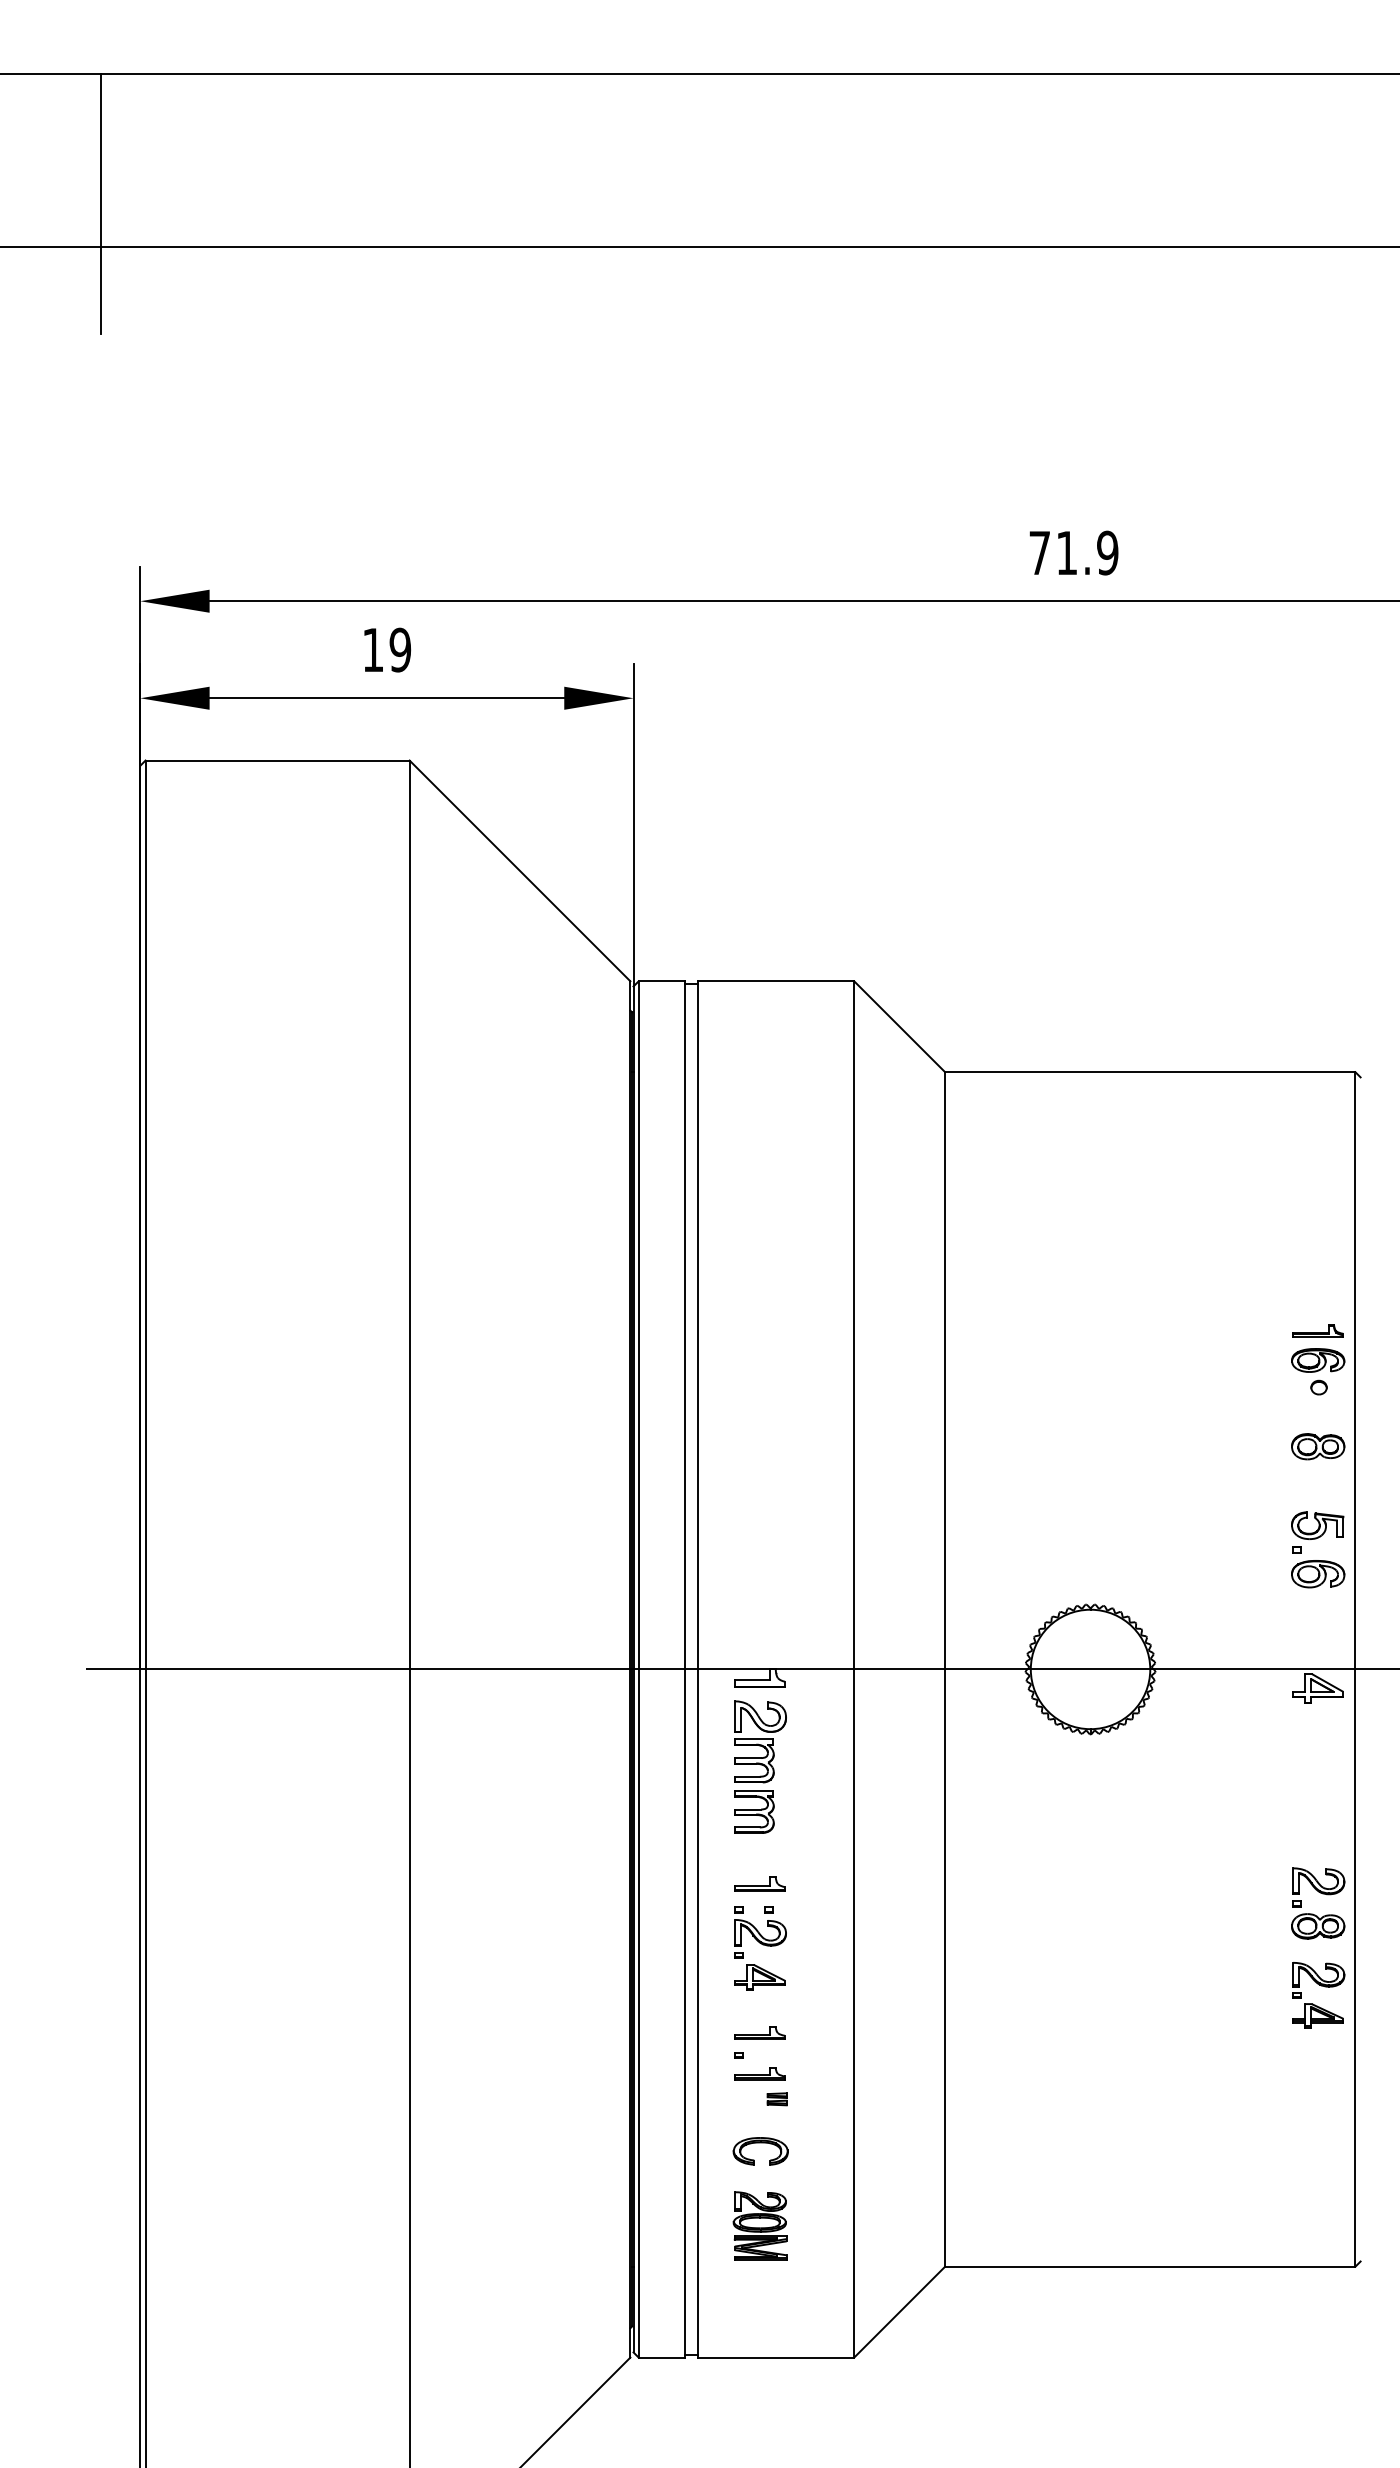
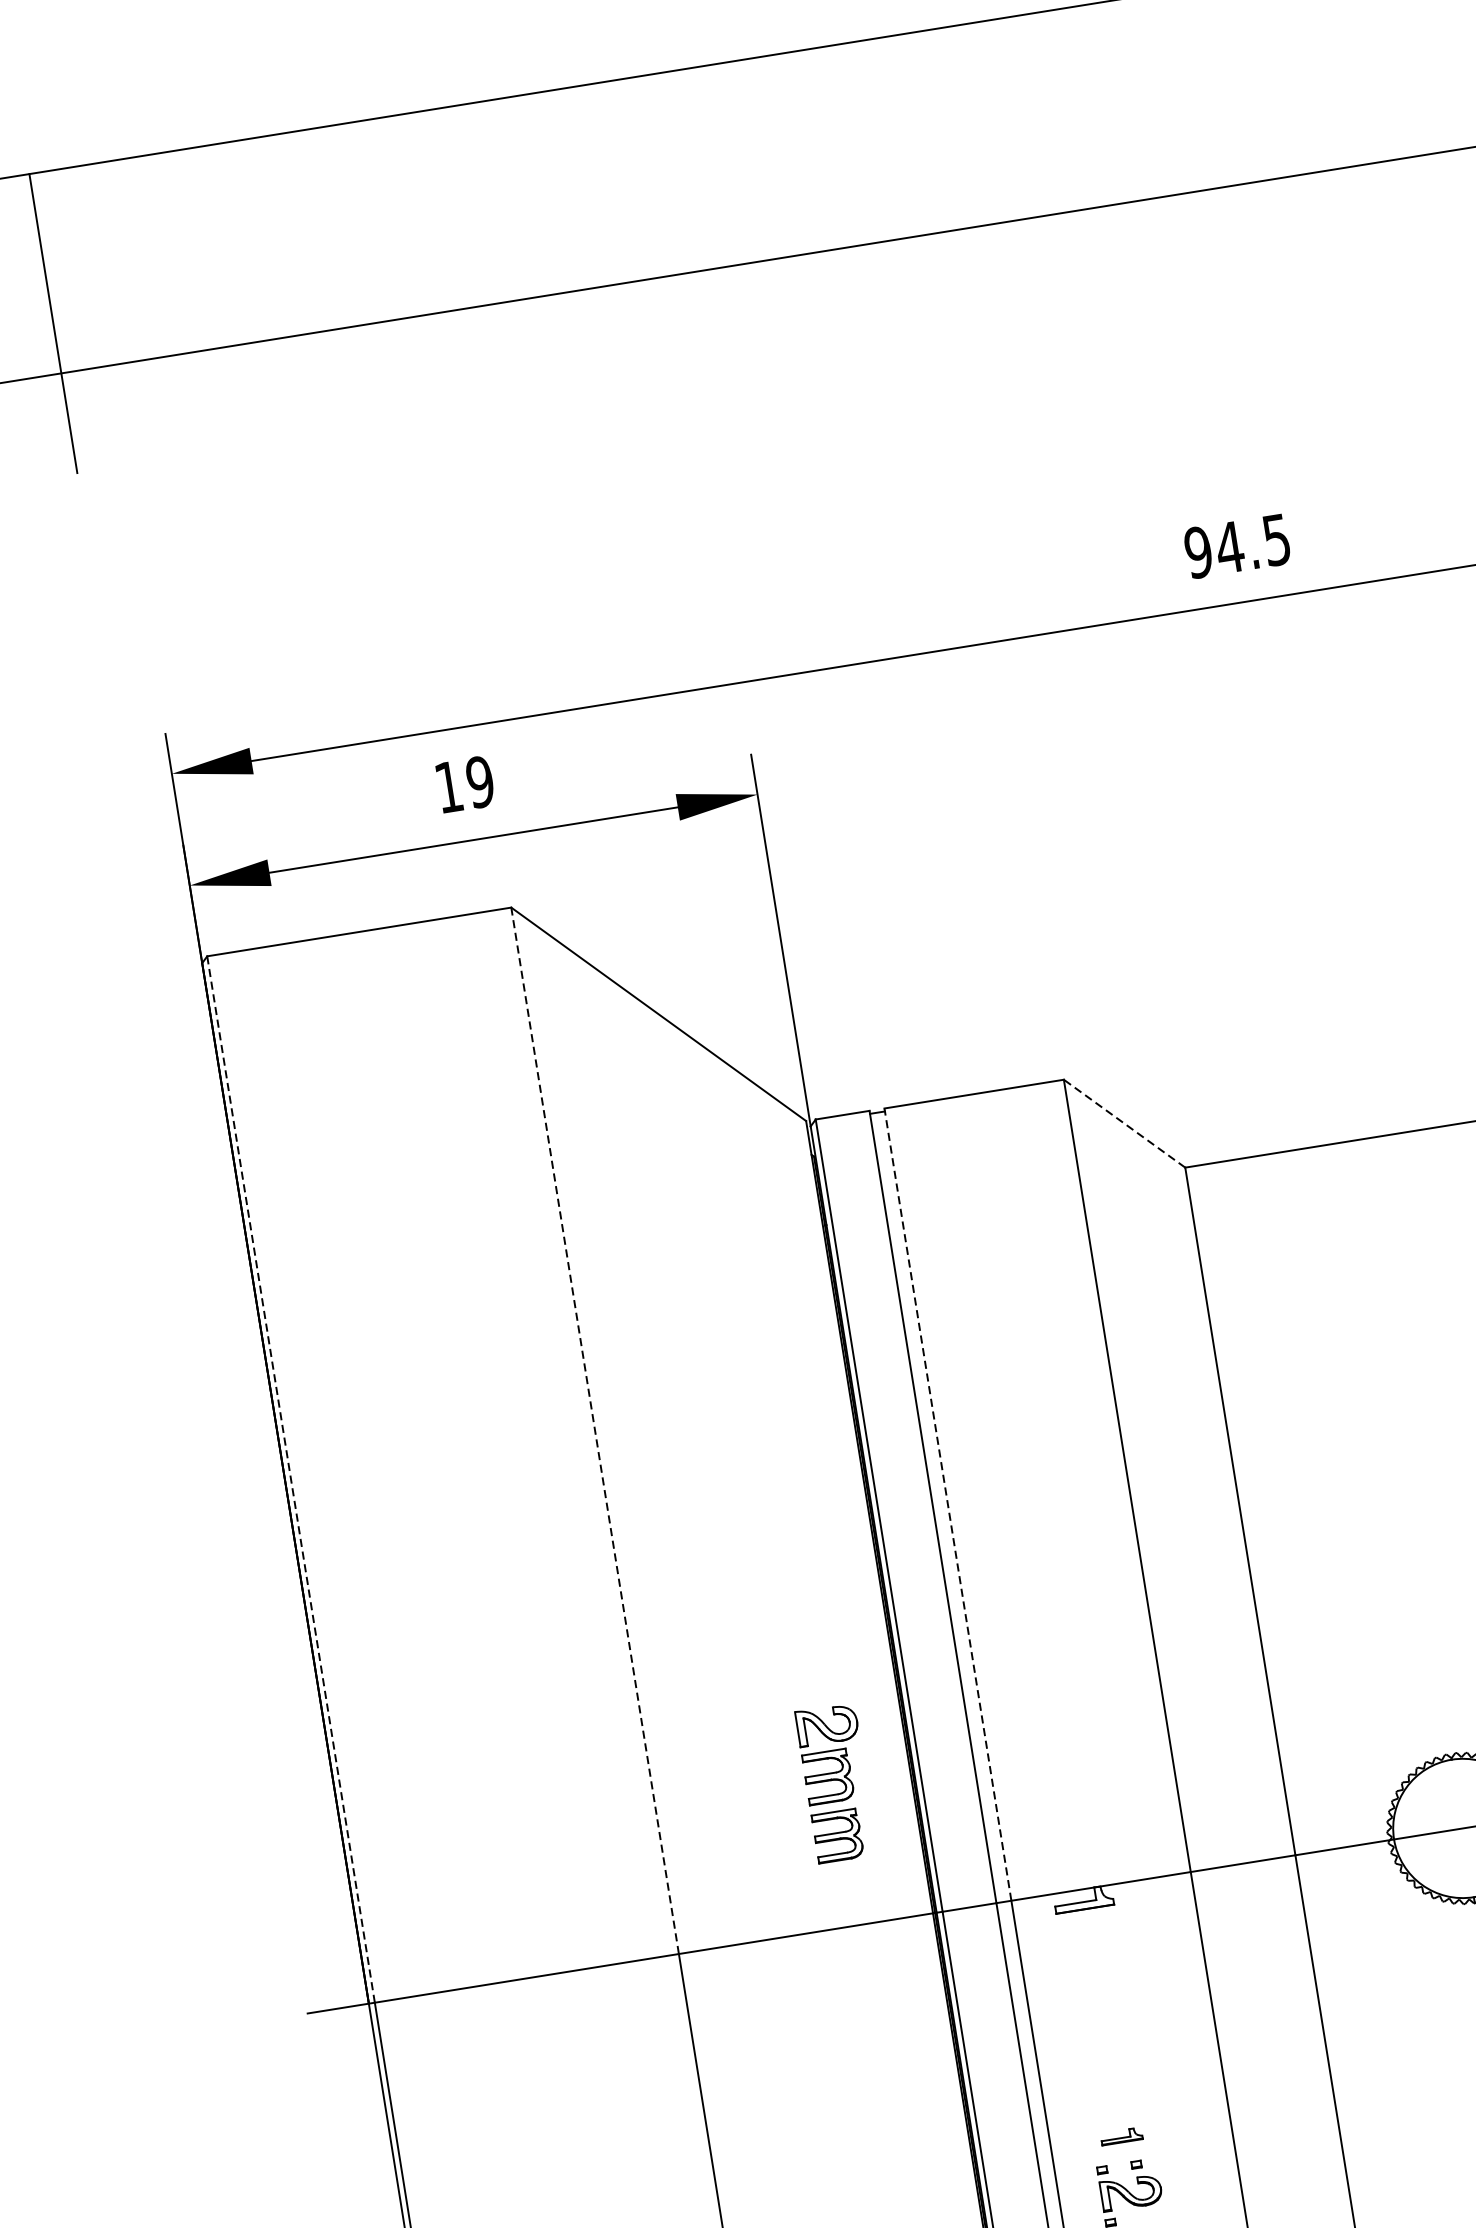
text: (1073, 552) -> (1237, 545), 71.9 -> 94.5
line: (899, 1026) -> (1124, 1123), solid -> dashed
line: (409, 1214) -> (594, 1430), solid -> dashed
line: (145, 1215) -> (291, 1480), solid -> dashed
line: (698, 1324) -> (947, 1503), solid -> dashed
part: (760, 1766) -> (836, 1782), moved
part: (759, 1883) -> (1121, 2135), size x0.7

